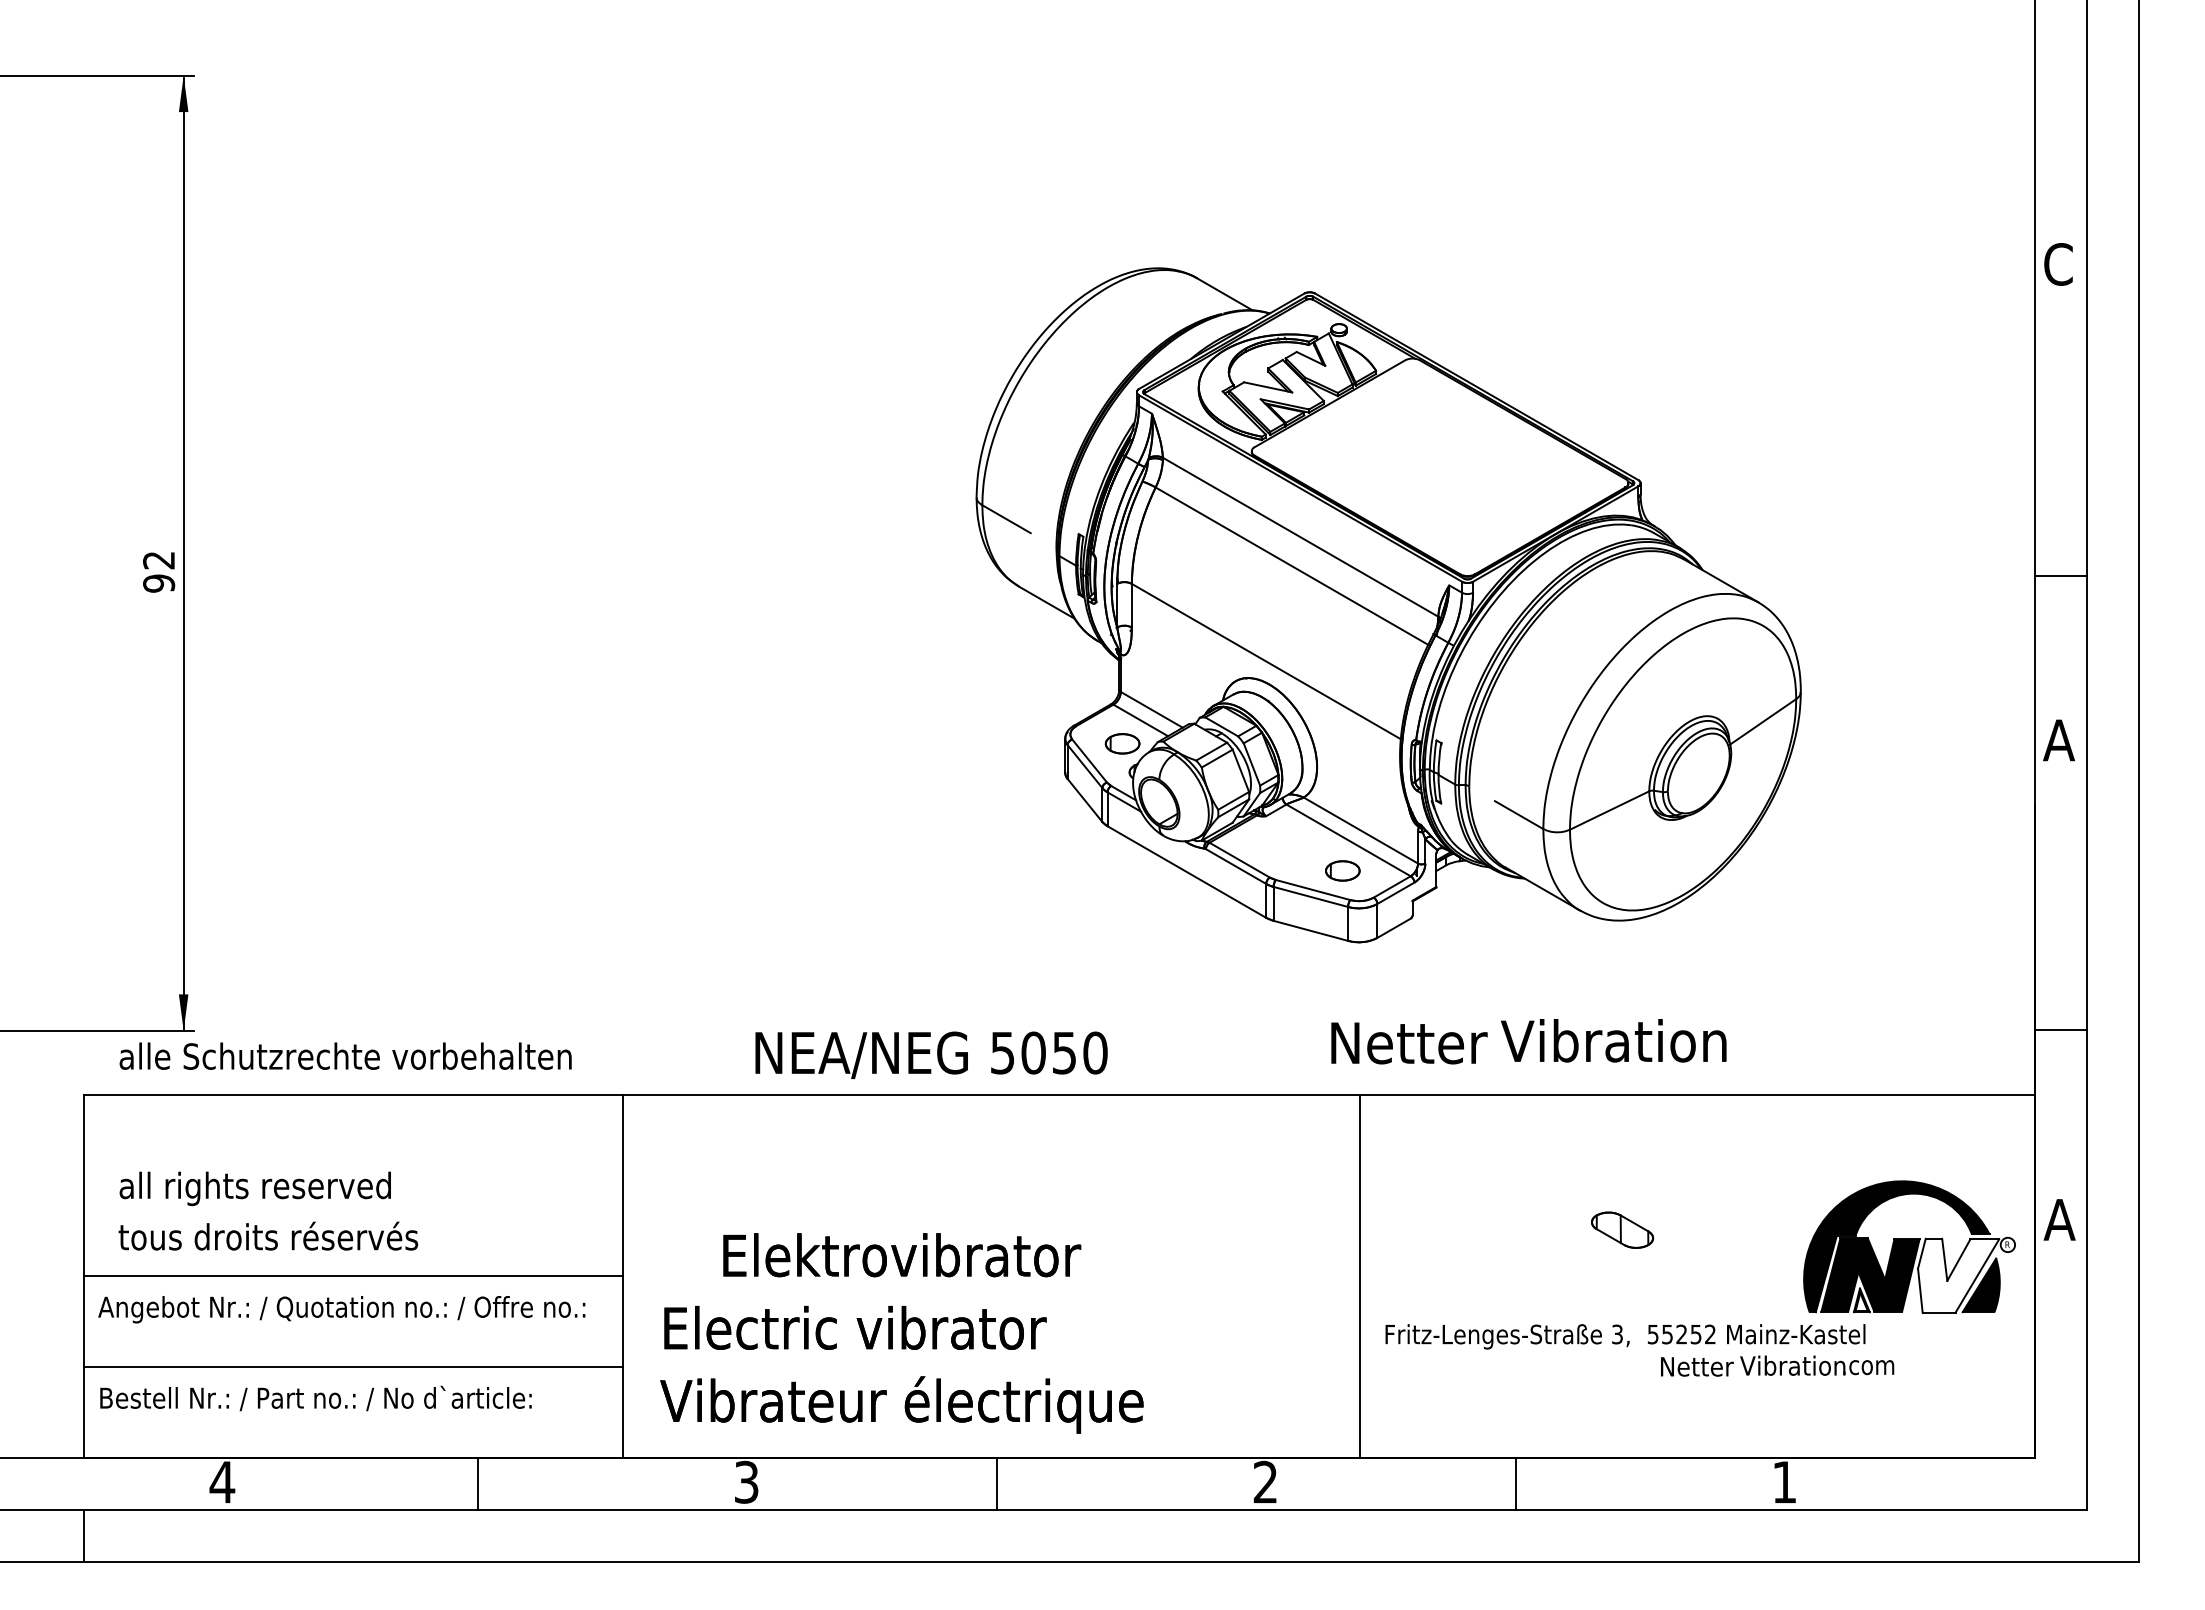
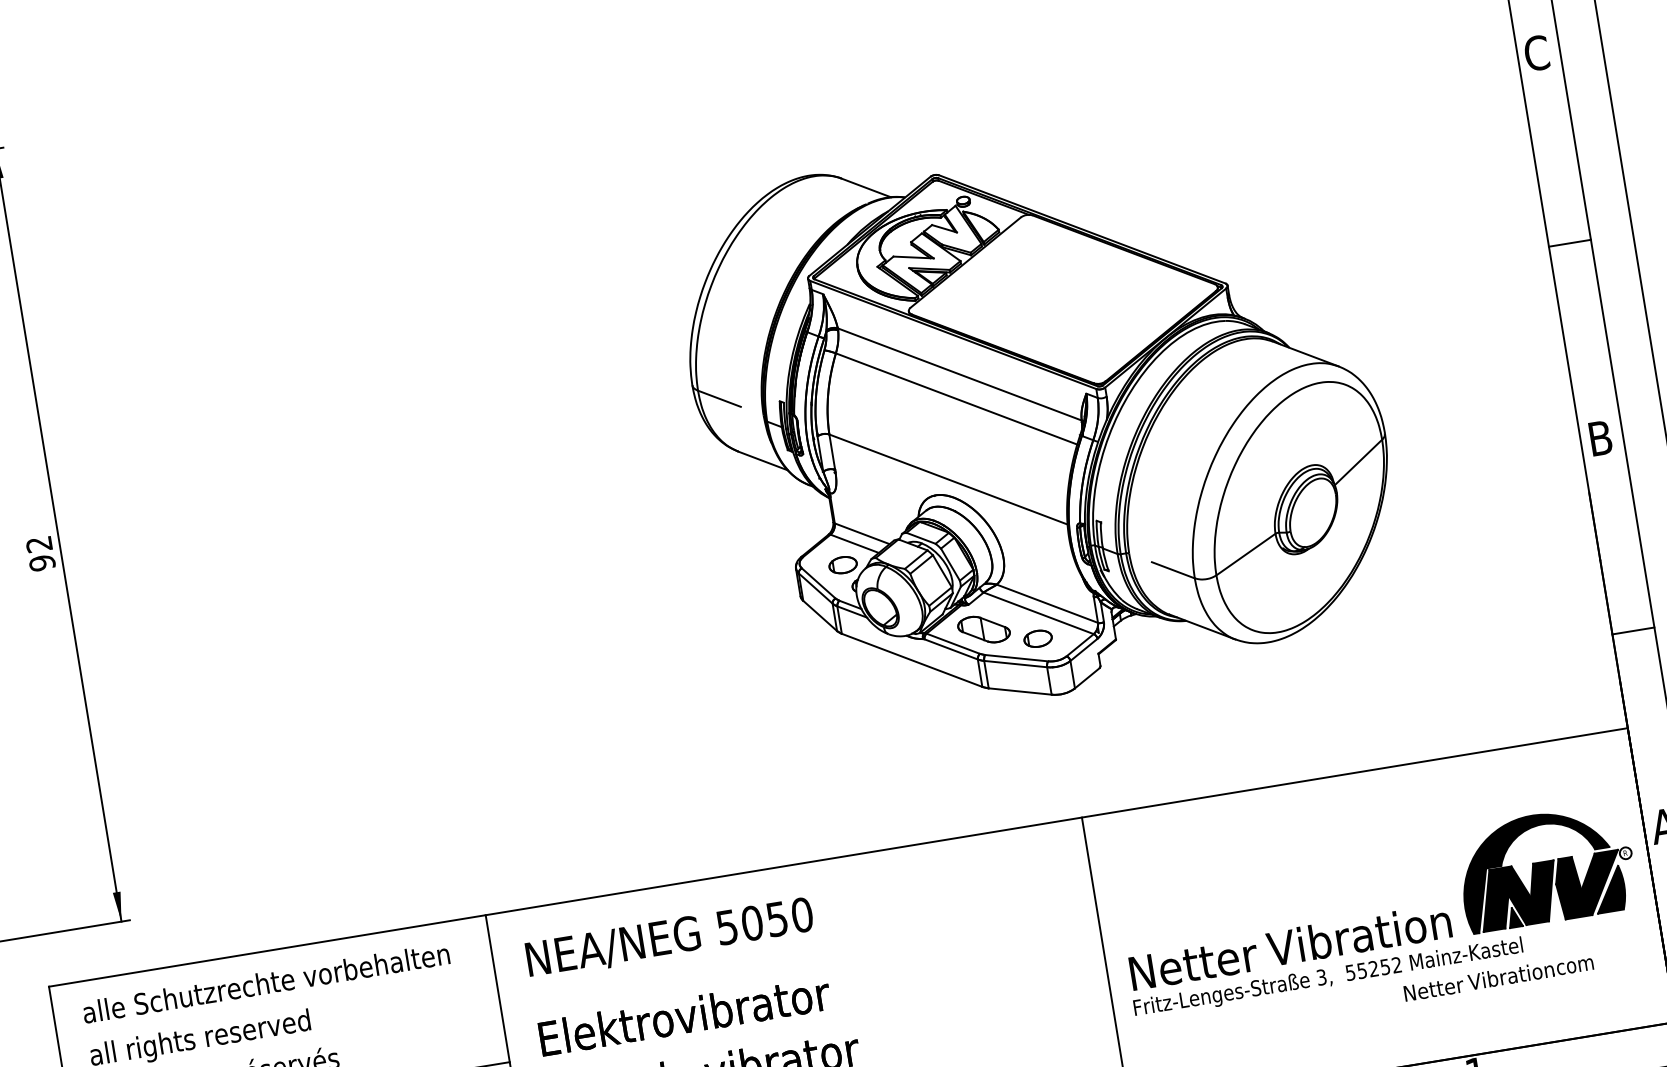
line: (2060, 575) -> (1569, 243), moved
text: (2058, 740) -> (1599, 438), A -> B
line: (2060, 1029) -> (1632, 630), moved
text: (1528, 1041) -> (1290, 946), moved
text: (931, 1054) -> (669, 937), moved
text: (345, 1055) -> (265, 982), moved
part: (1622, 1229) -> (983, 629), moved
text: (902, 1255) -> (685, 1016), moved
fill: (1958, 1275) -> (1589, 884), added
fill: (1861, 1301) -> (1514, 918), added
text: (1777, 1365) -> (1498, 977), moved

